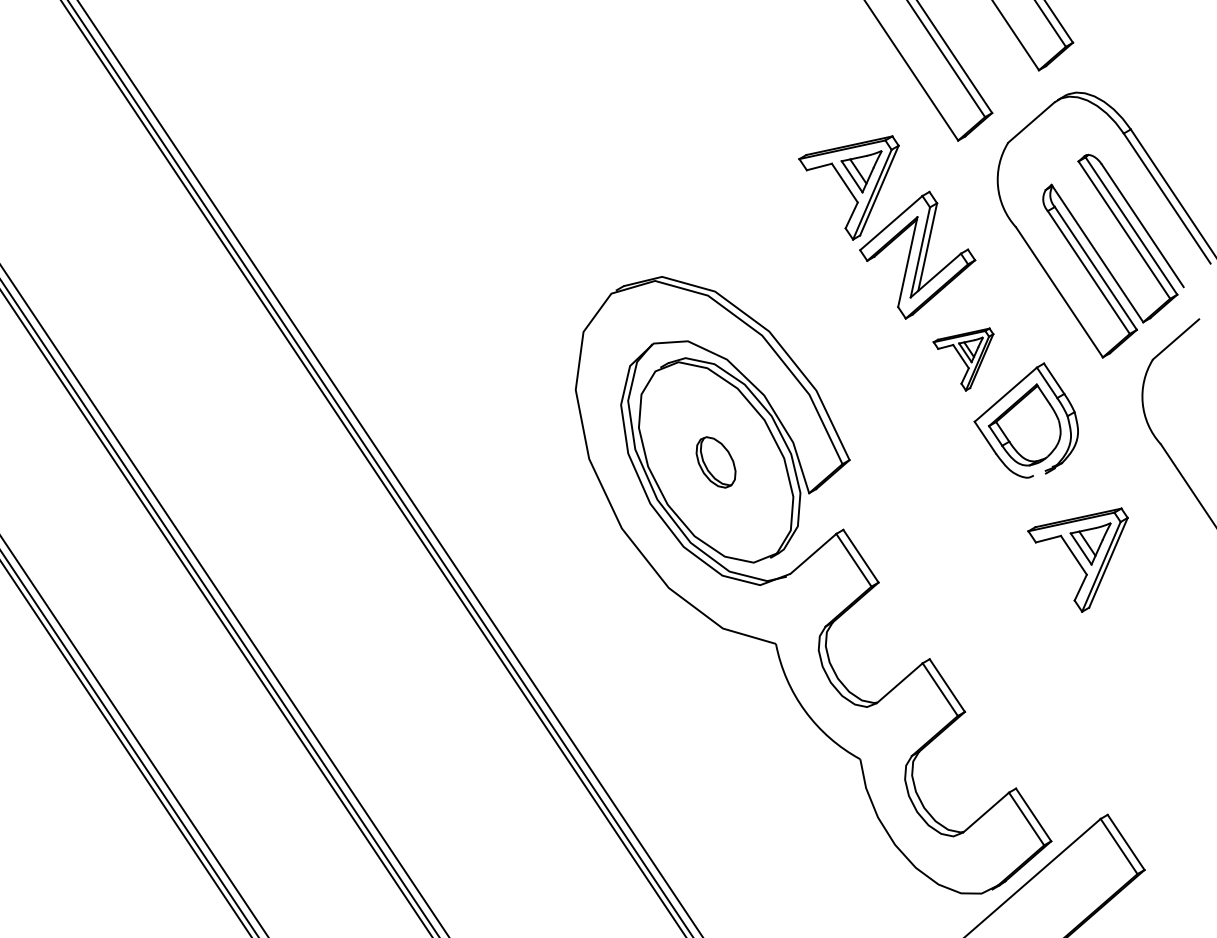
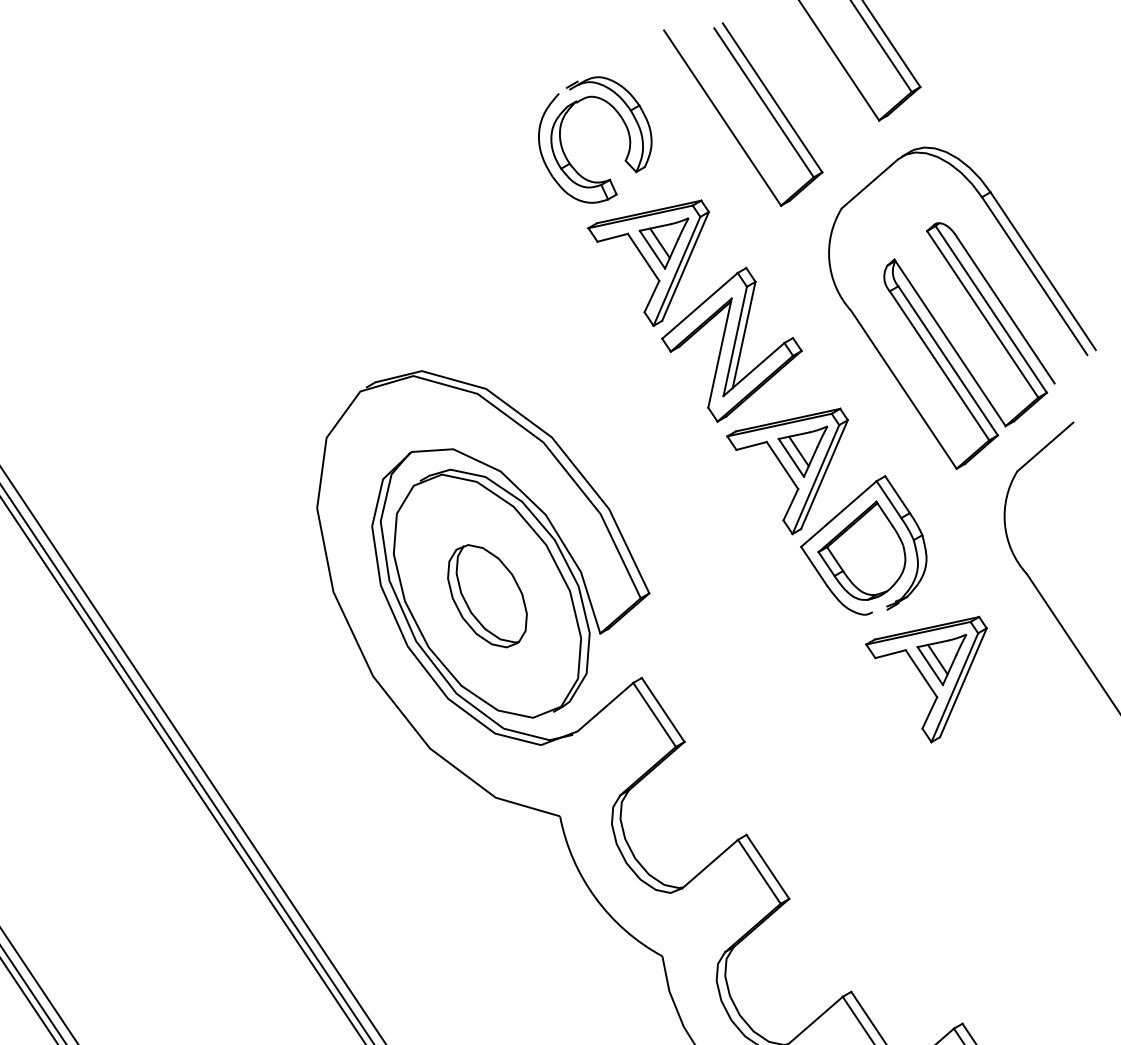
part: (779, 94) -> (564, 149), added
part: (963, 359) -> (787, 471), size x1.67
part: (715, 462) -> (486, 596), size x1.67
part: (1077, 559) -> (925, 678), moved

